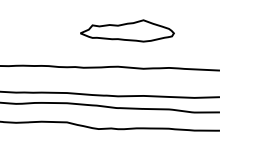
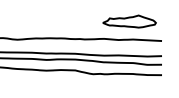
part: (127, 30) -> (129, 21), moved

